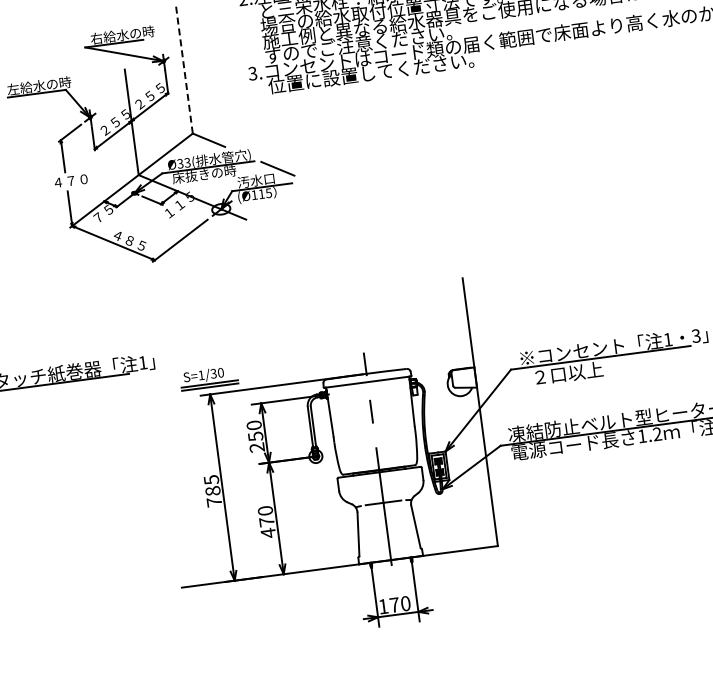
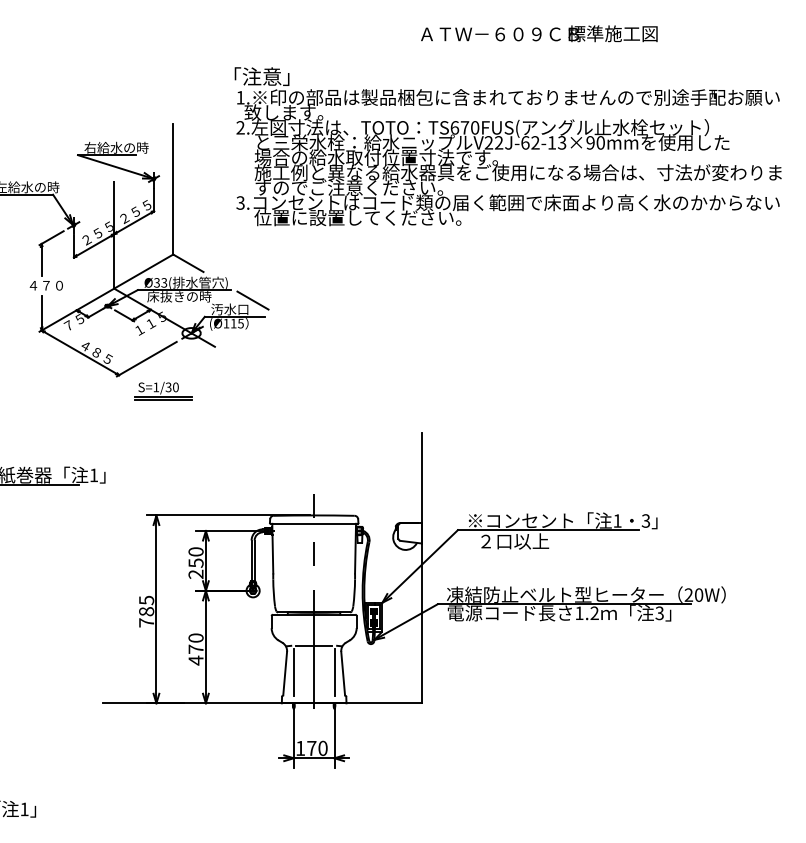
line: (184, 68) -> (173, 188), dashed -> solid
part: (209, 377) -> (163, 390), moved
line: (407, 526) -> (334, 672), added
line: (366, 532) -> (293, 672), added

